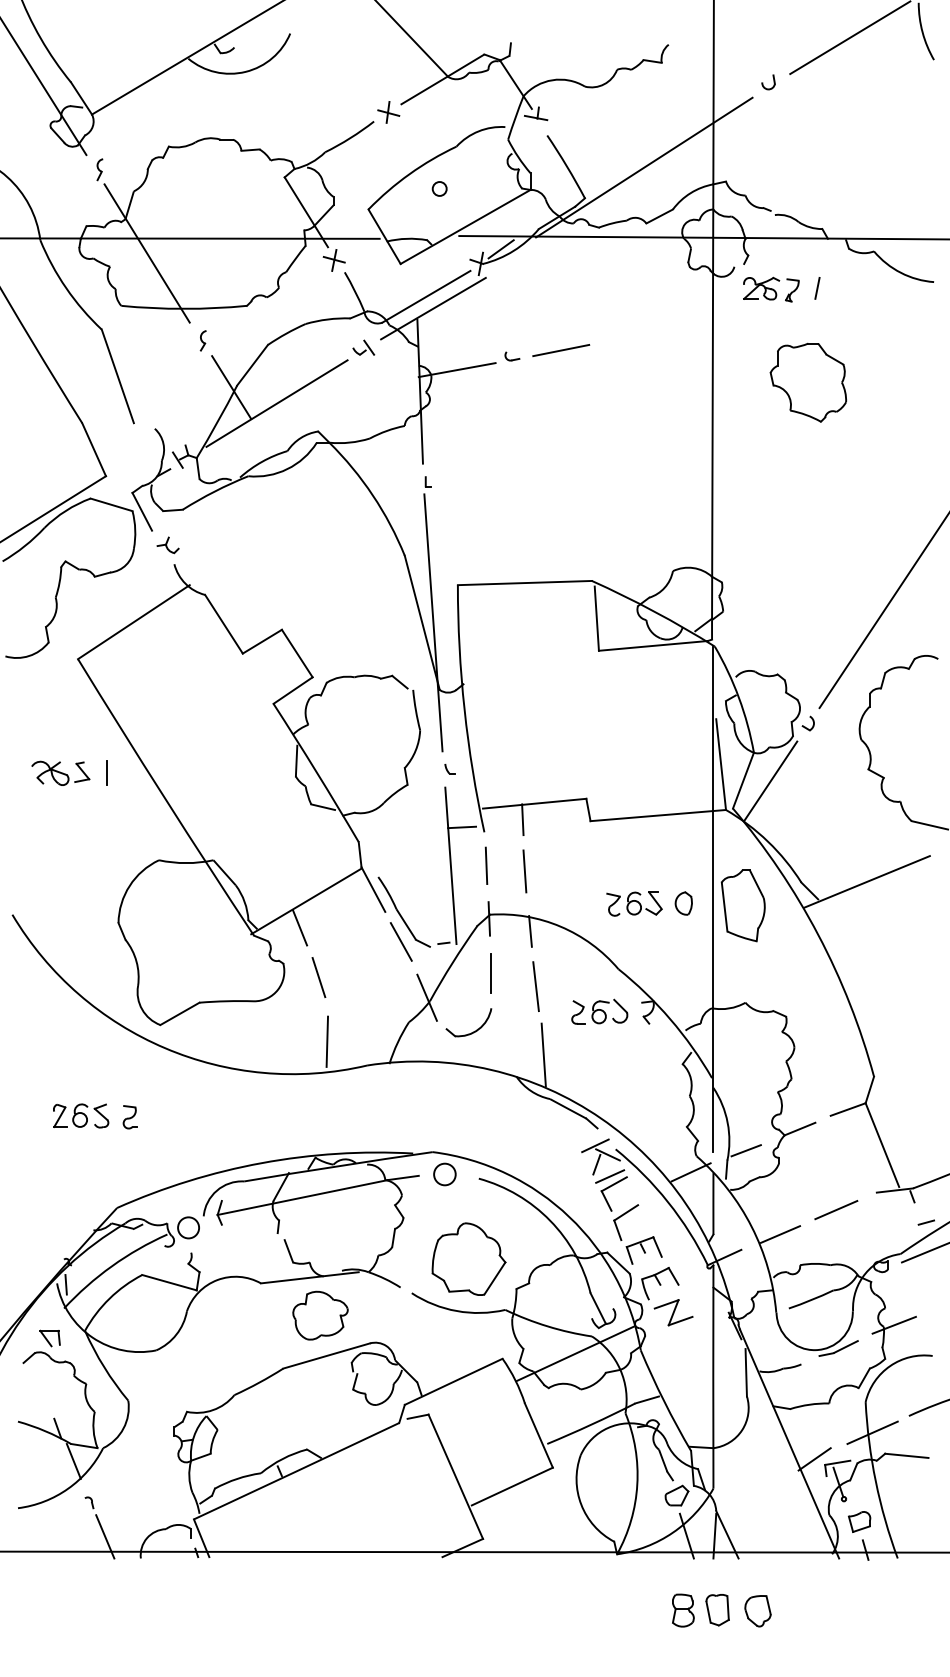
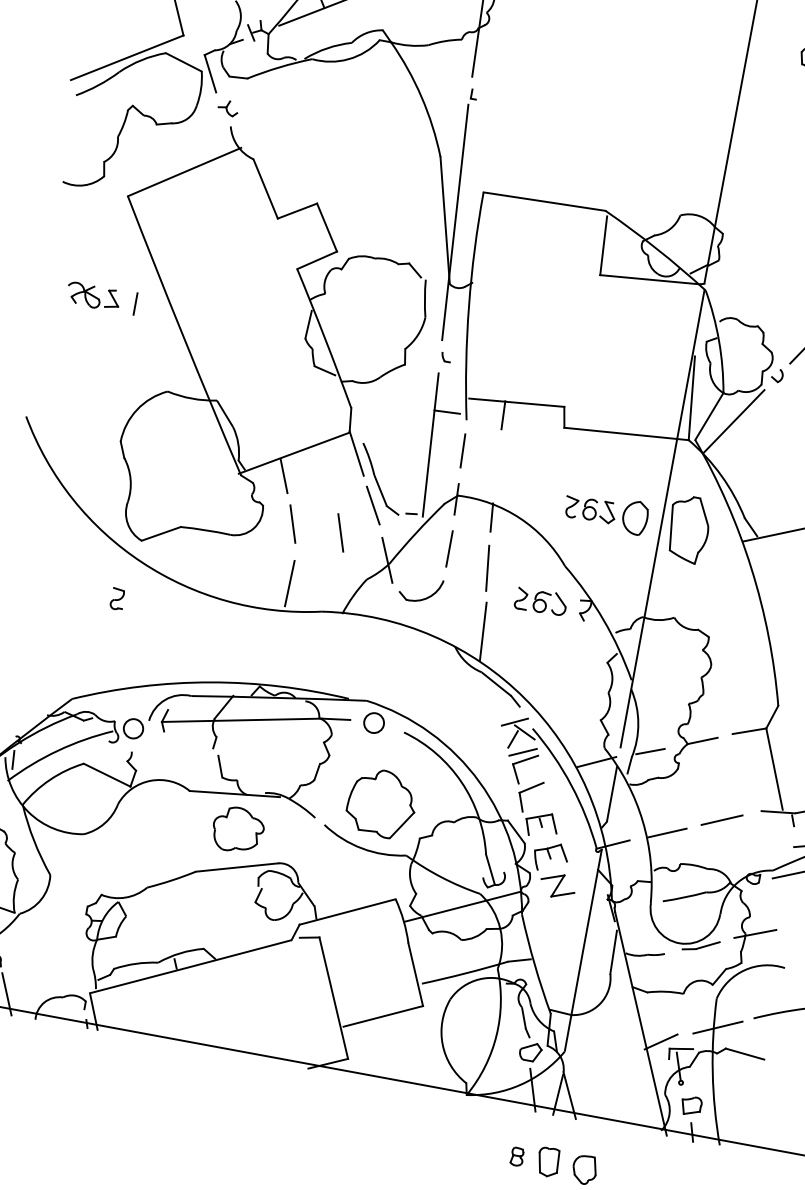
line: (524, 871) -> (496, 462), removed
part: (683, 903) -> (634, 517), size x1.6
line: (371, 977) -> (340, 532), added
part: (81, 1115) -> (55, 609), removed
part: (129, 1117) -> (117, 599), moved
part: (683, 1610) -> (517, 1156), size x0.6

